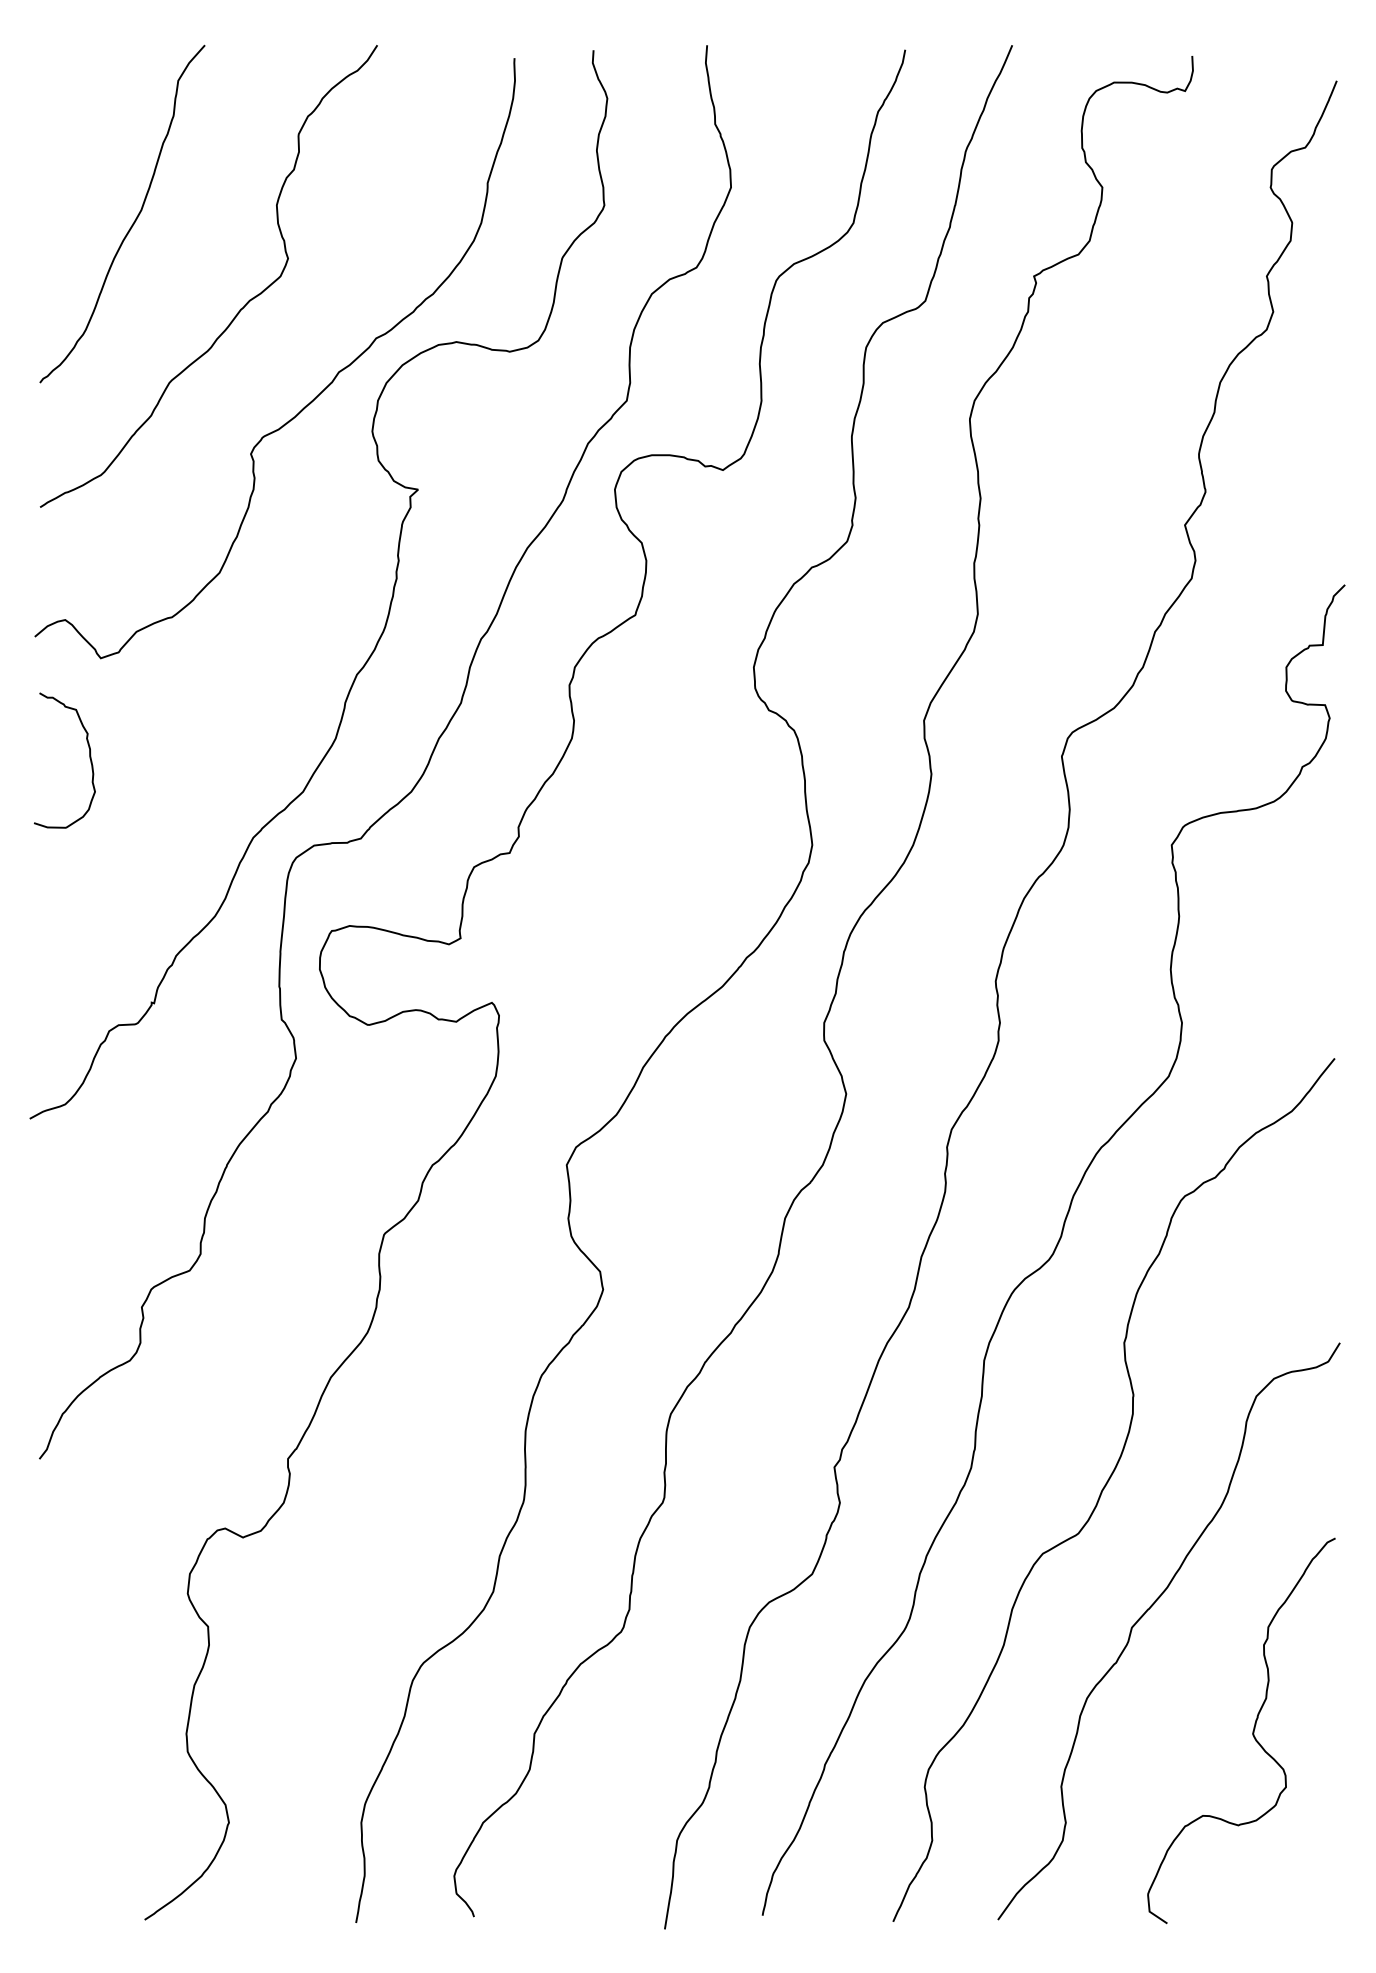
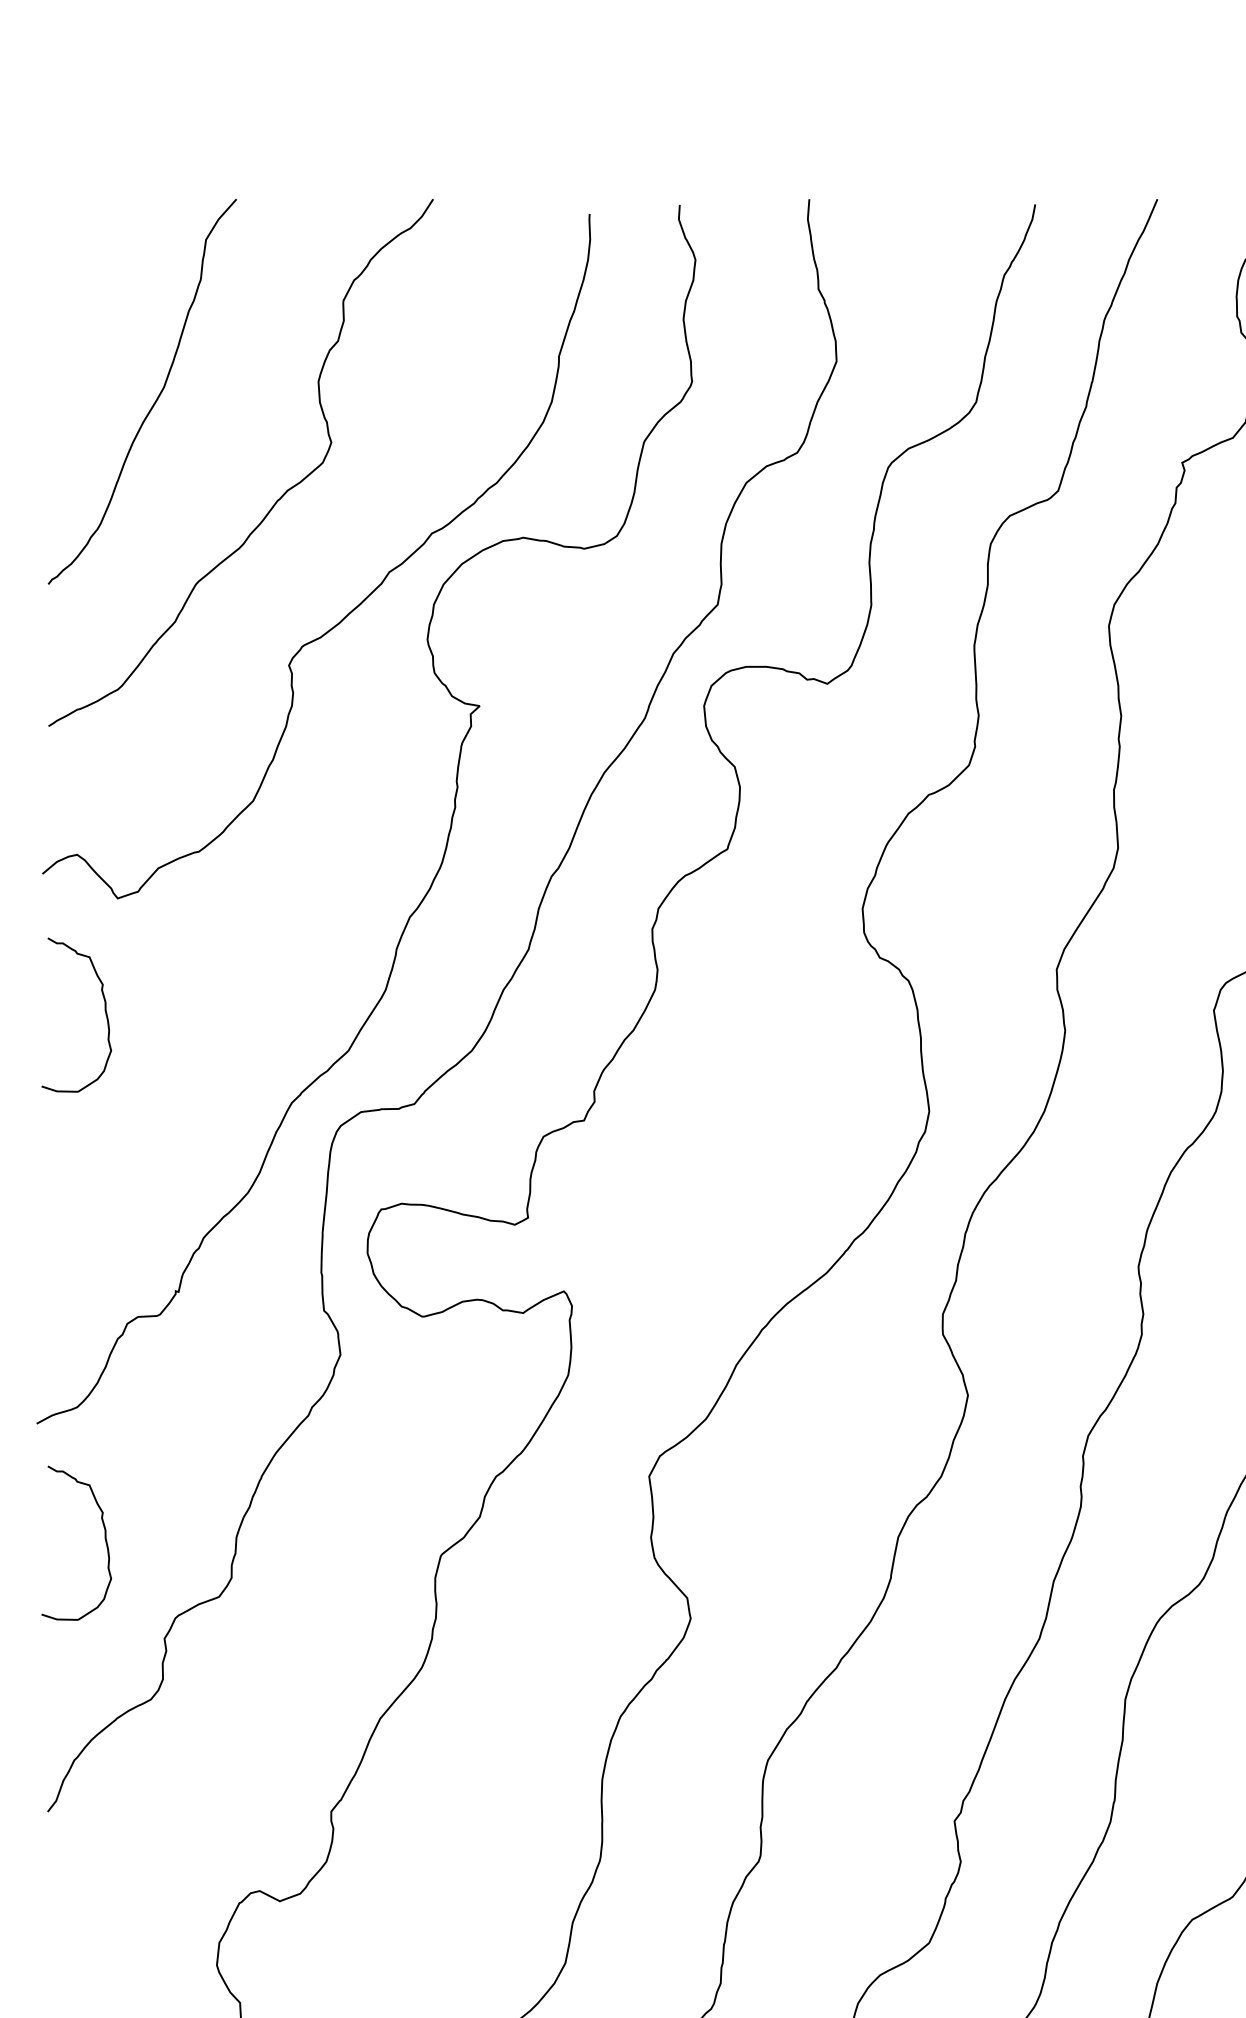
curve: (89, 1221) -> (104, 1540), added

